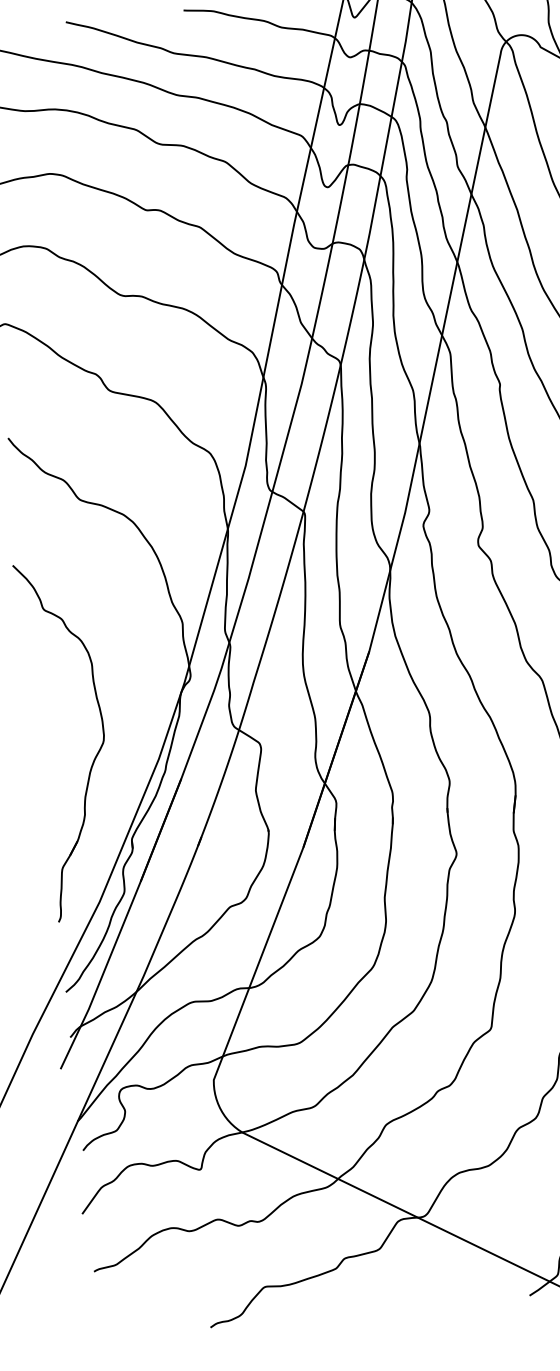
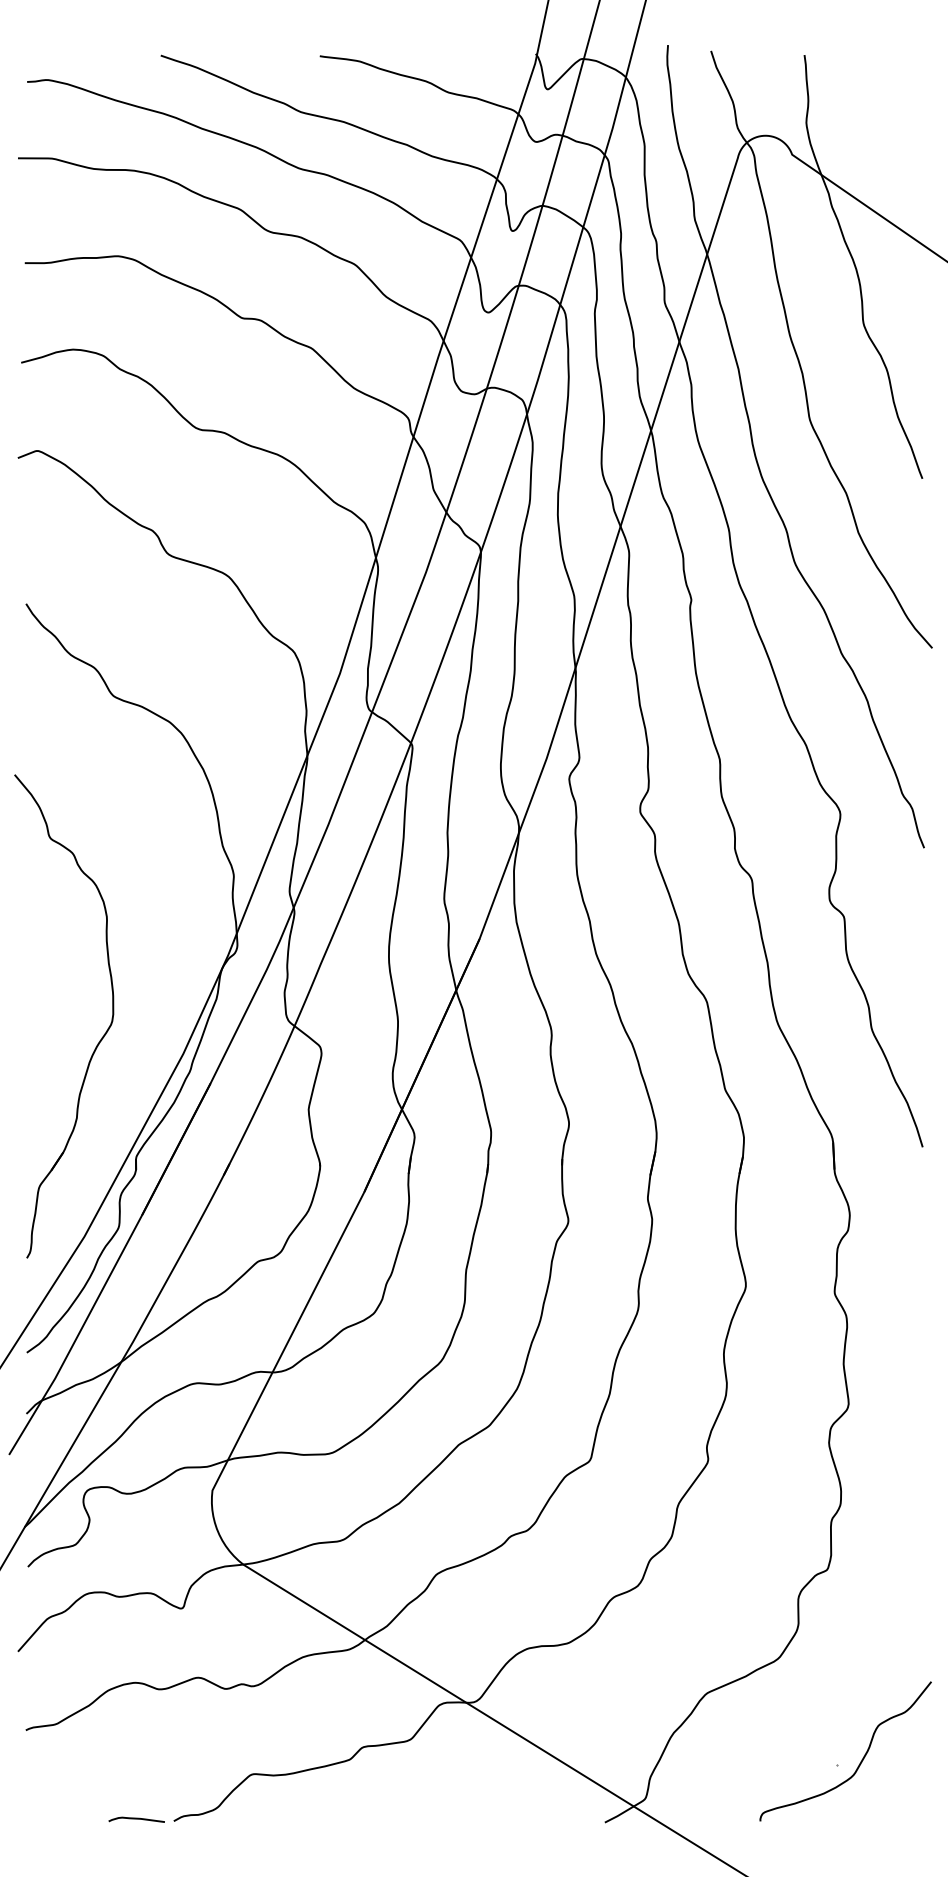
curve: (182, 1329) -> (136, 1819), added

